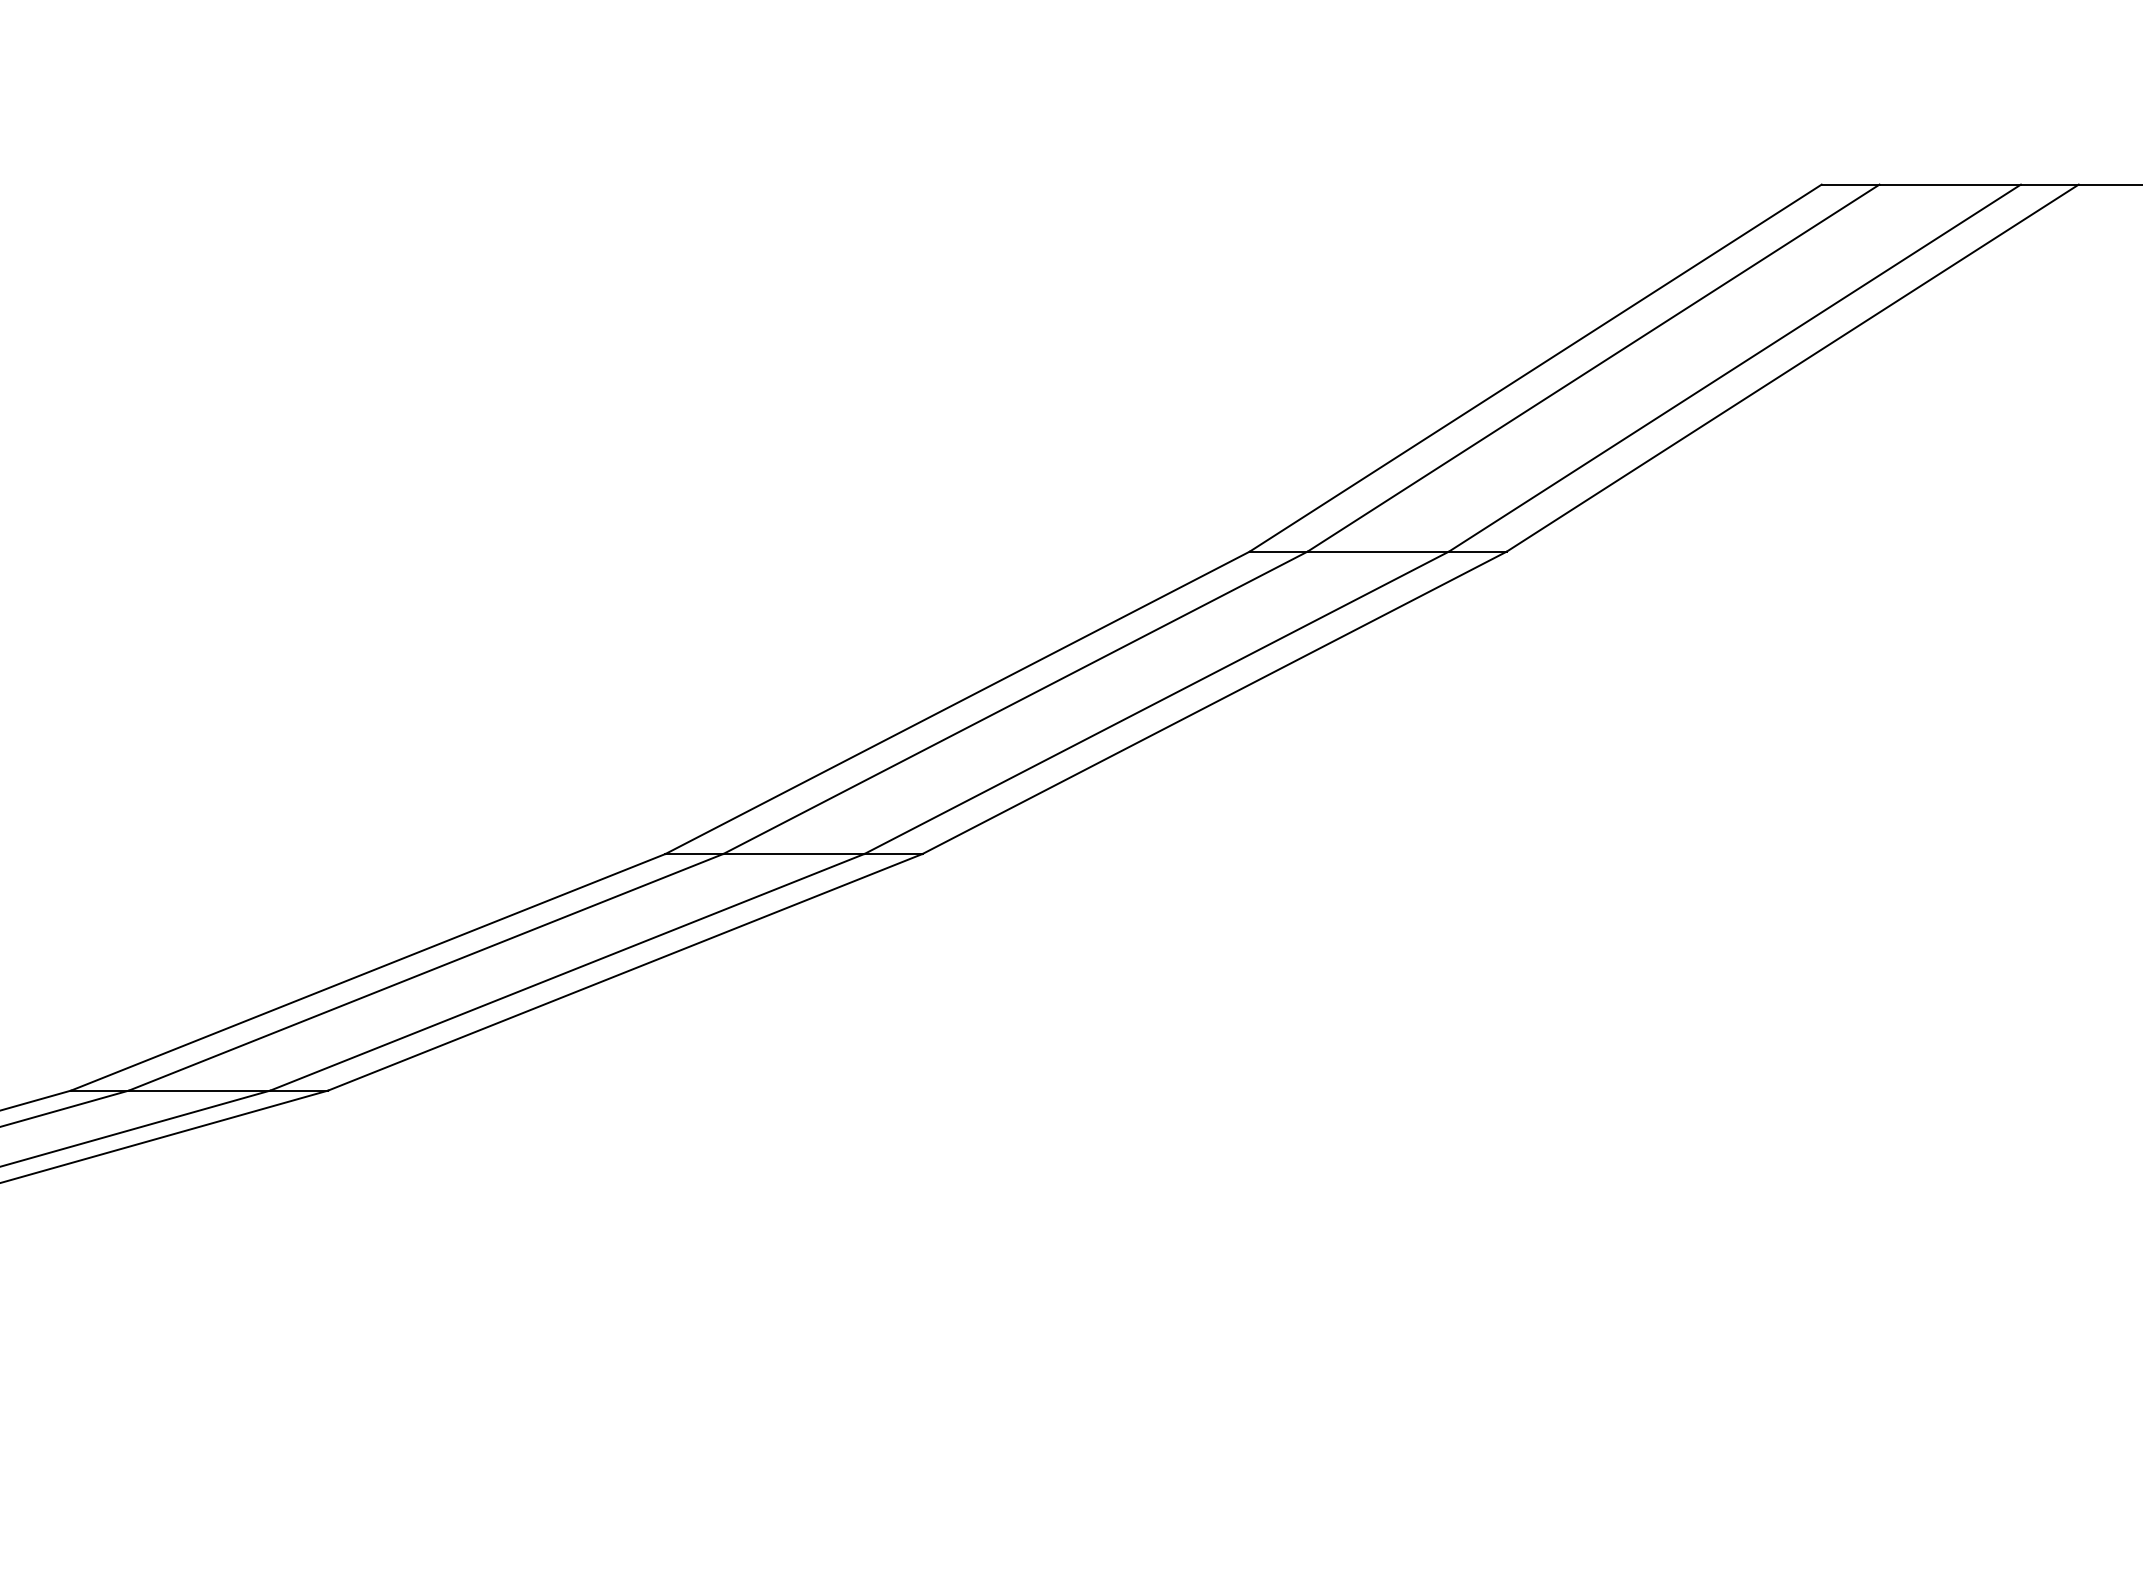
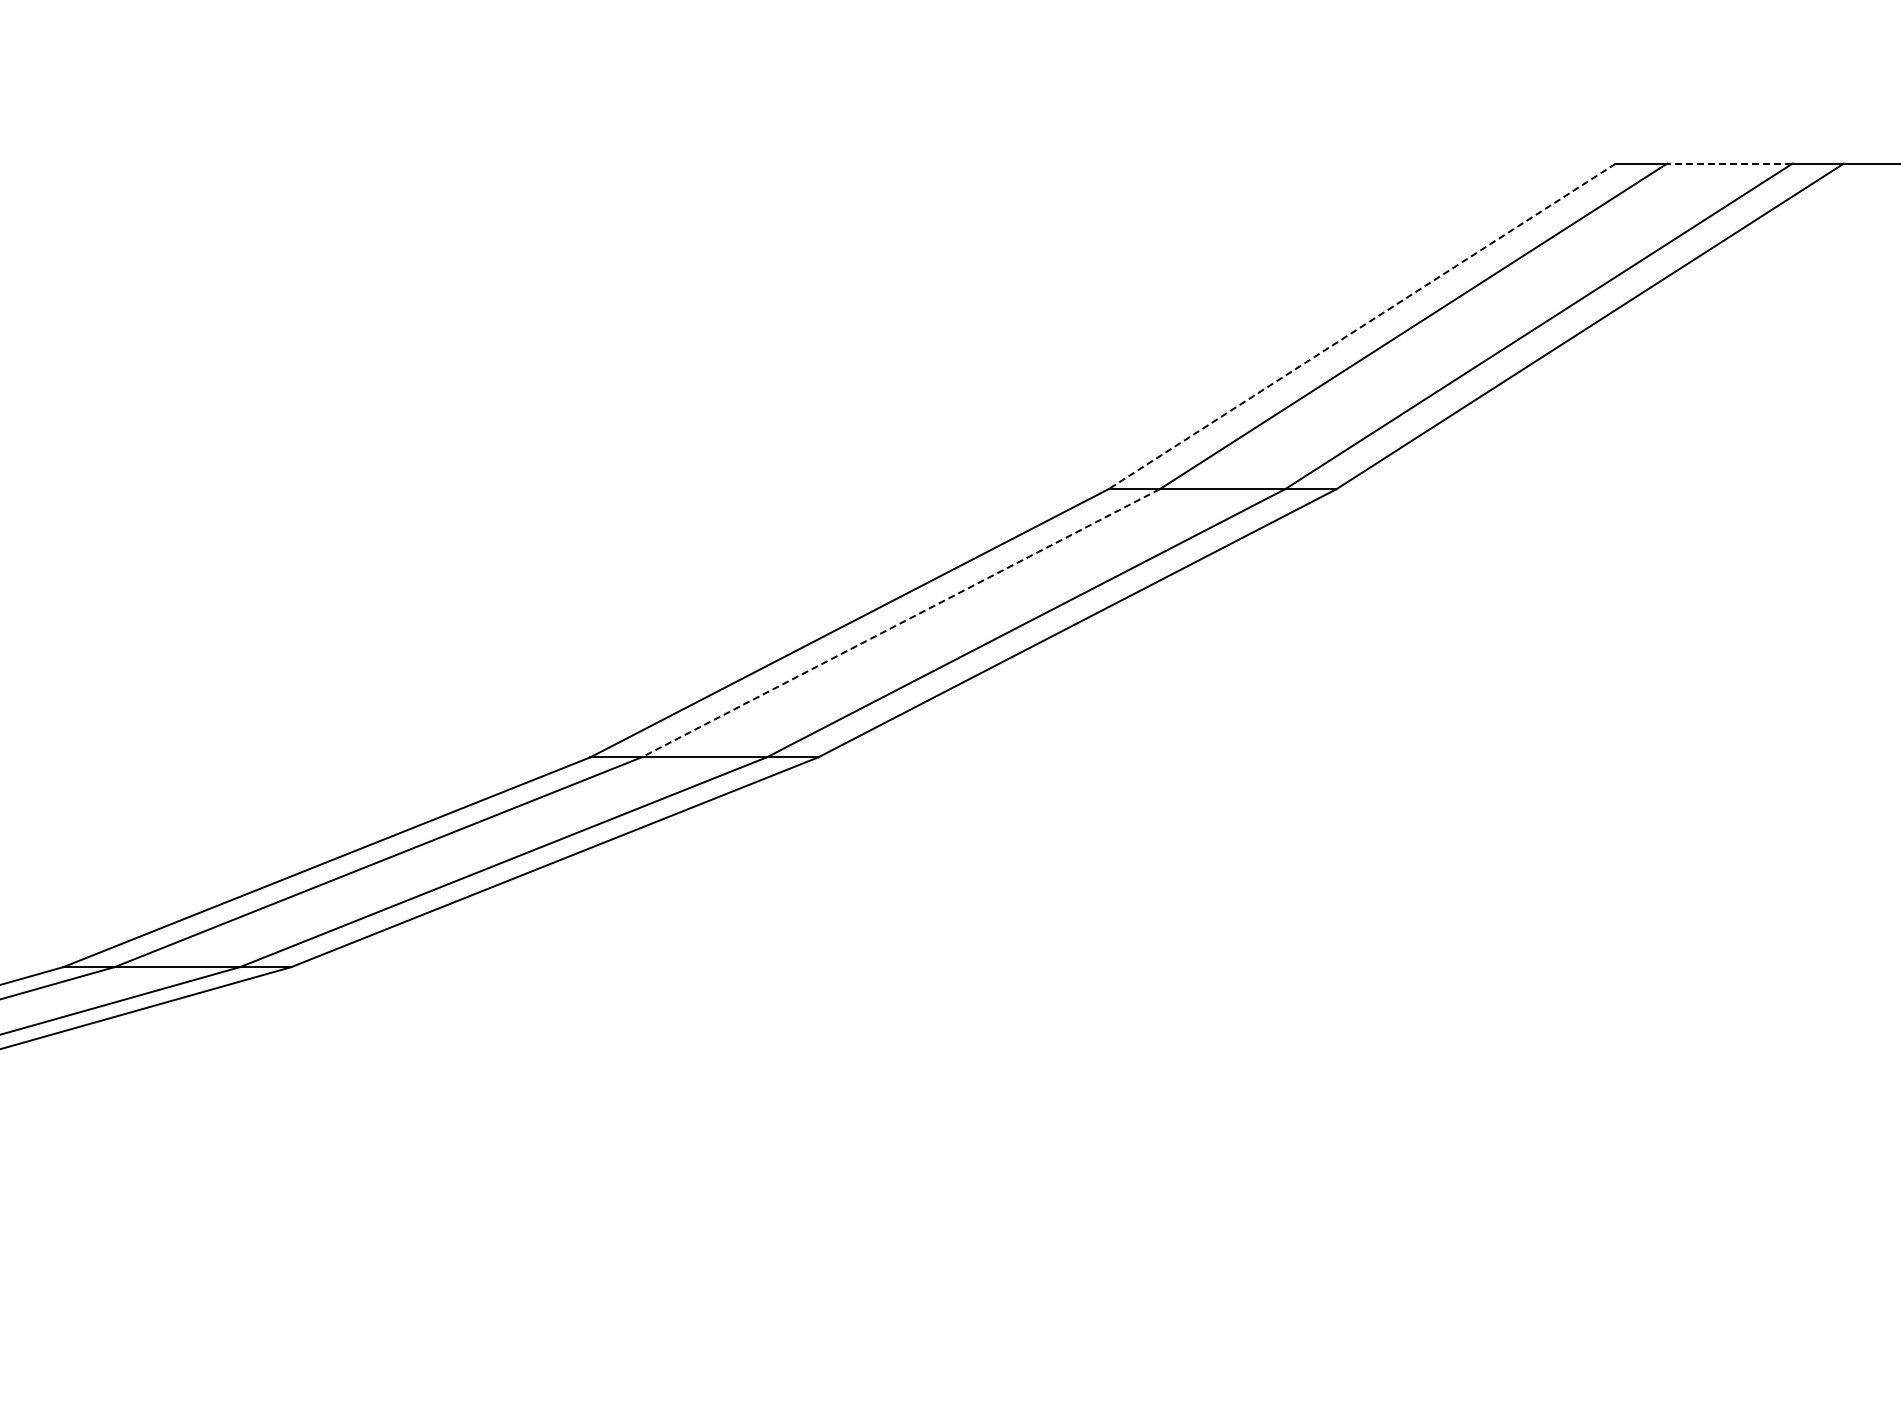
line: (1949, 184) -> (1729, 163), solid -> dashed
line: (1534, 368) -> (1361, 326), solid -> dashed
line: (1015, 703) -> (900, 623), solid -> dashed

